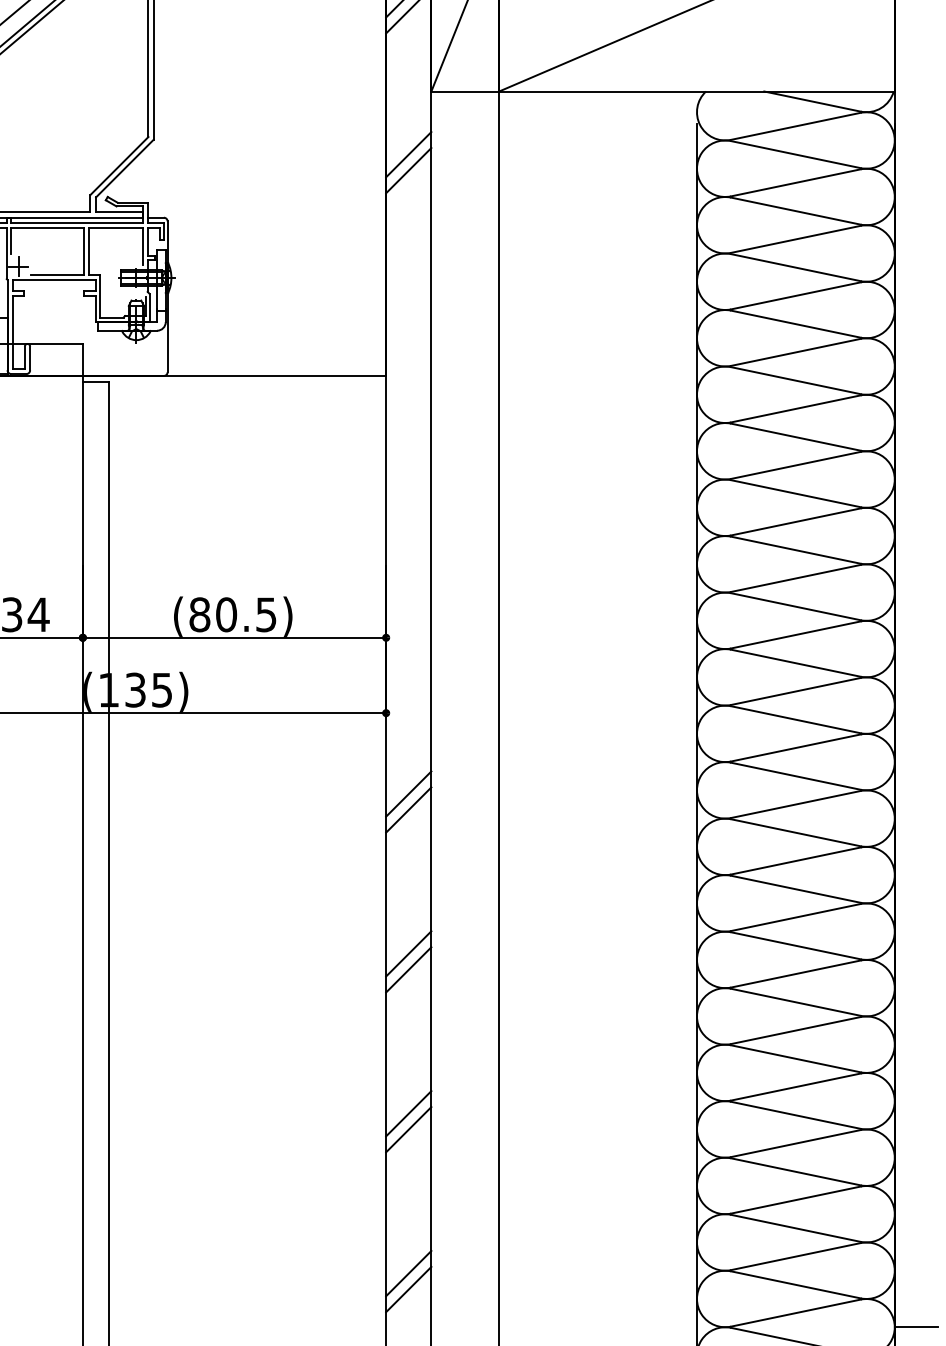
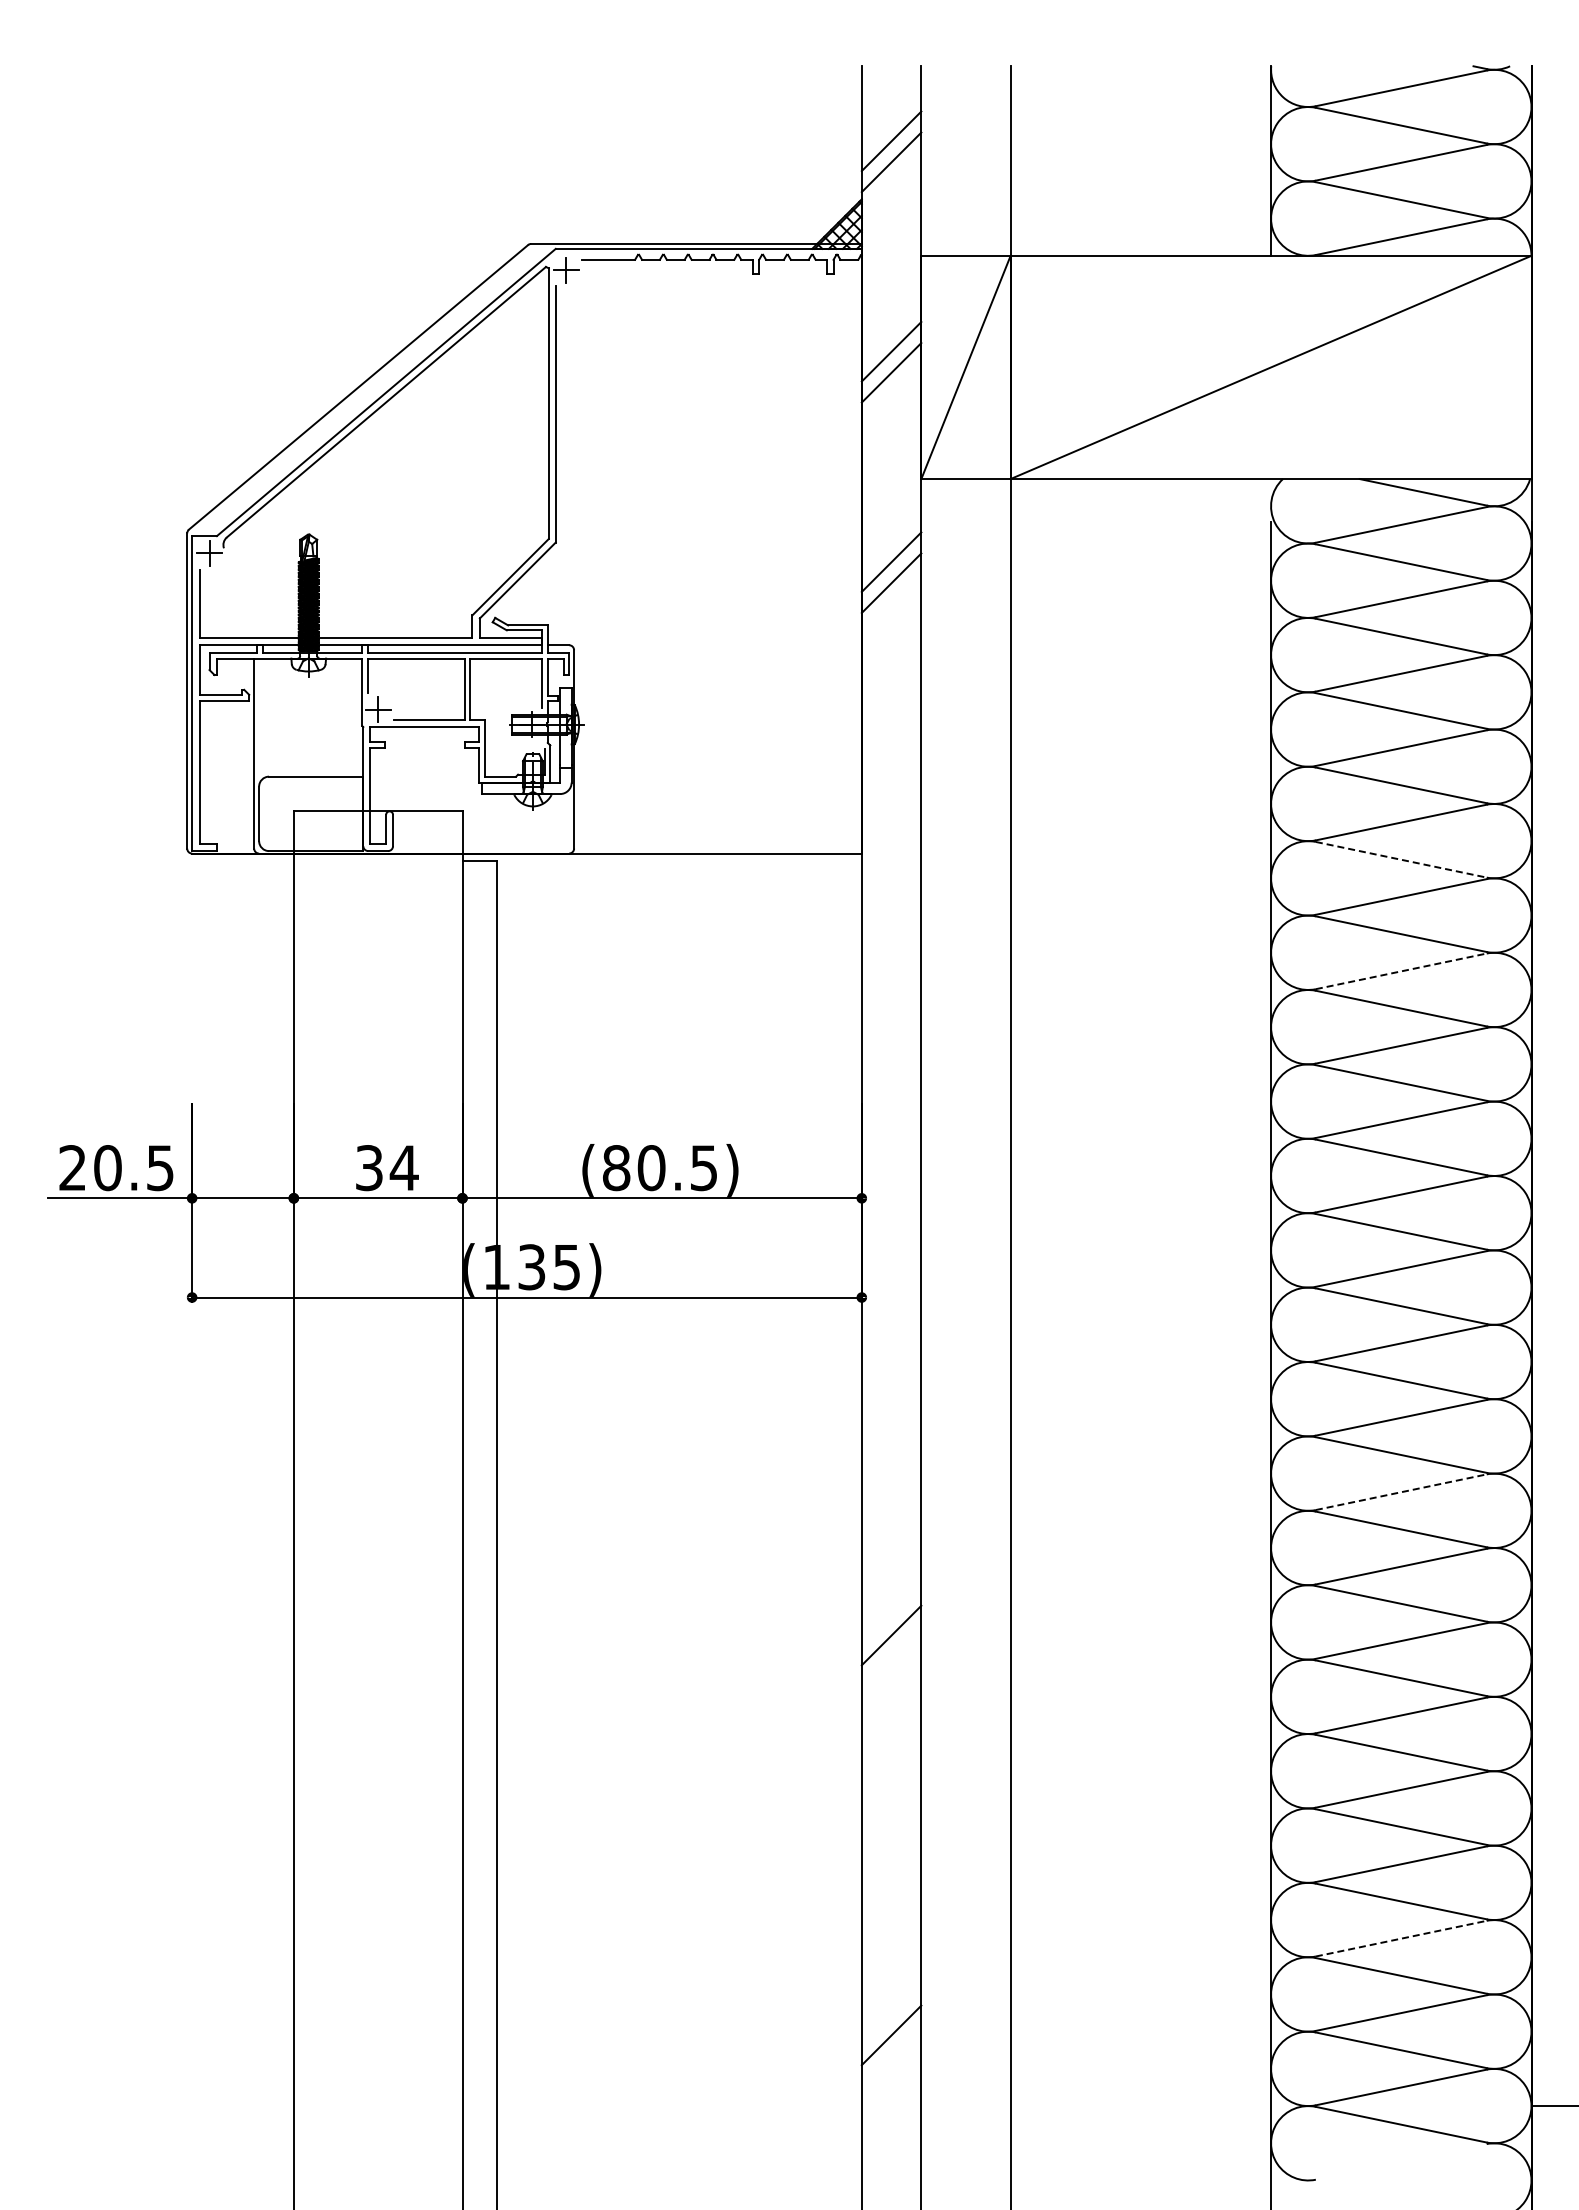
line: (796, 380) -> (1401, 859), solid -> dashed
line: (796, 465) -> (1401, 971), solid -> dashed
line: (408, 793) -> (891, 1403), removed
line: (408, 809) -> (891, 1424), removed
line: (796, 861) -> (1401, 1492), solid -> dashed
line: (408, 953) -> (891, 1614), removed
line: (408, 1113) -> (891, 1824), removed
line: (408, 1129) -> (891, 1845), removed
line: (796, 1199) -> (1401, 1938), solid -> dashed
line: (408, 1289) -> (891, 2056), removed

